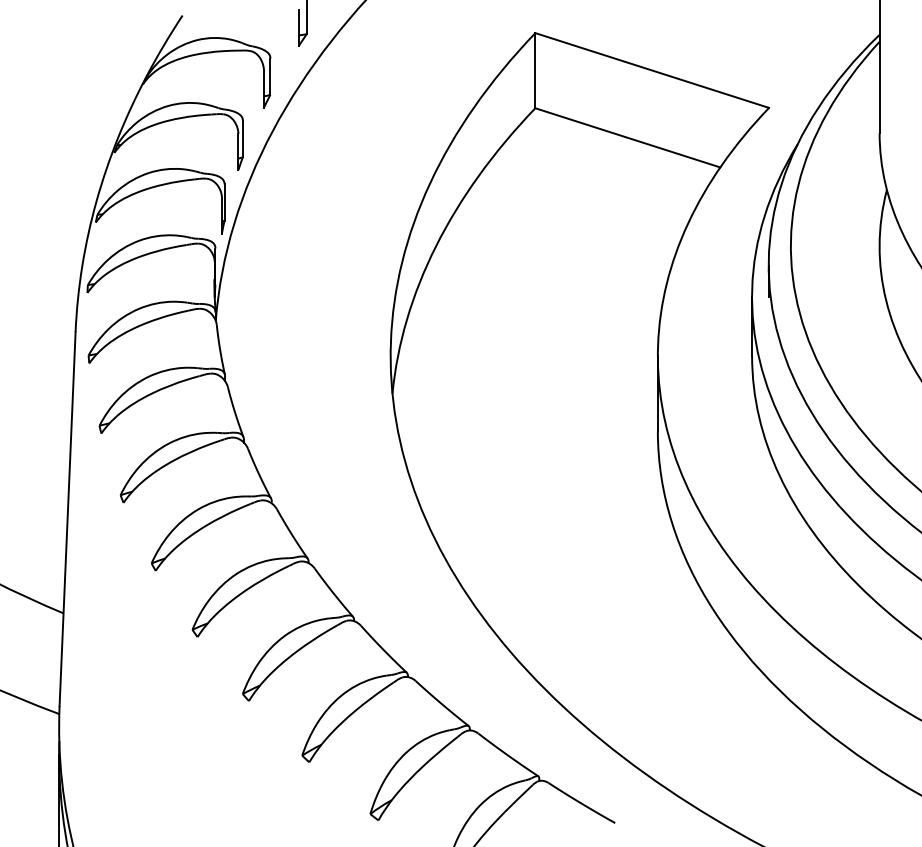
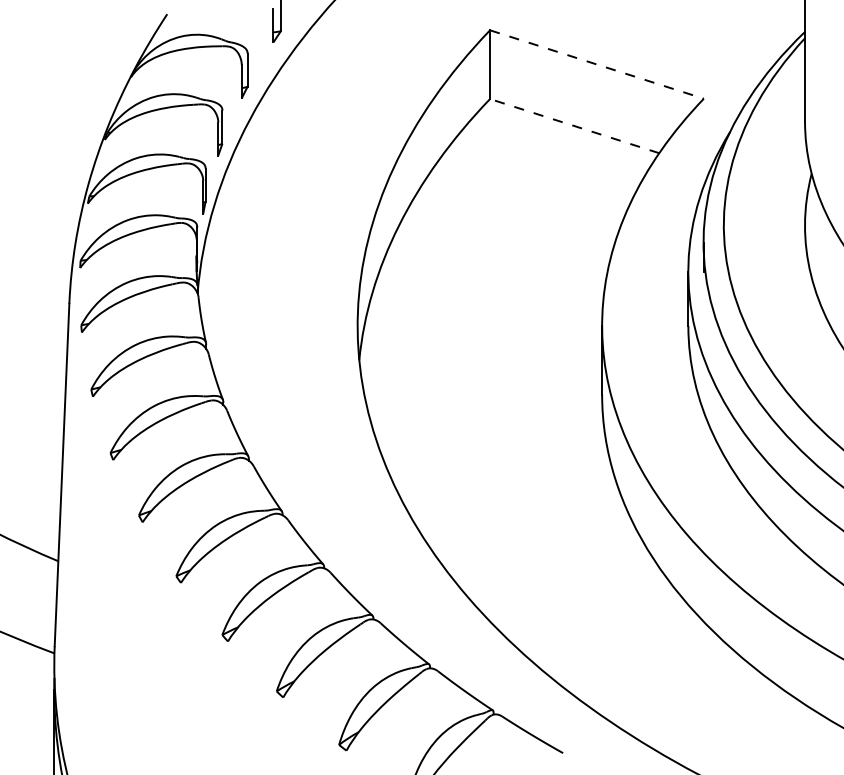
line: (652, 70) -> (597, 64), solid -> dashed
line: (627, 138) -> (574, 126), solid -> dashed

